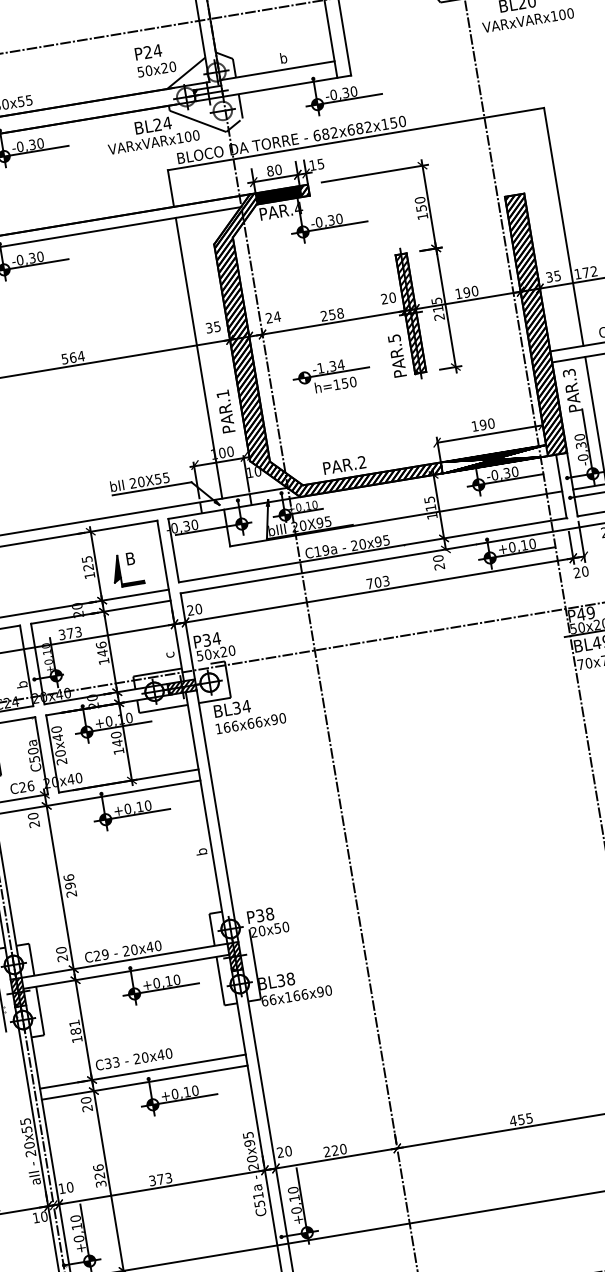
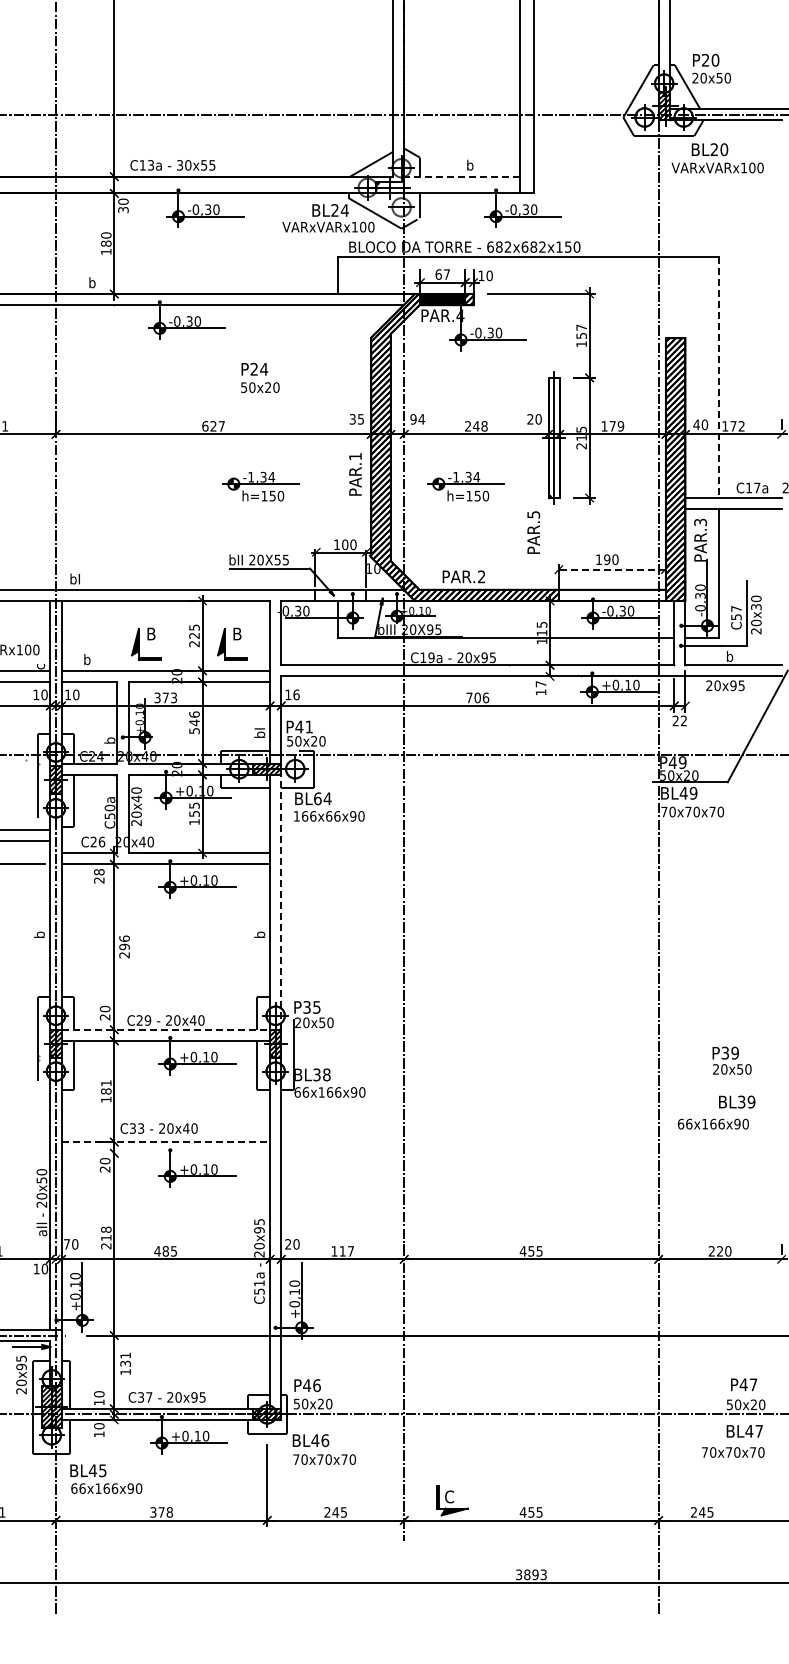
text: (155, 59) -> (260, 377), moved
line: (277, 70) -> (462, 176), solid -> dashed
text: (320, 163) -> (489, 275), 15 -> 10
text: (274, 170) -> (442, 274), 80 -> 67
text: (419, 200) -> (581, 327), 150 -> 157
line: (564, 226) -> (719, 377), solid -> dashed
text: (553, 276) -> (700, 424), 35 -> 40
text: (470, 292) -> (616, 426), 190 -> 179
hatch: (410, 313) -> (553, 437), removed
text: (332, 314) -> (476, 426), 258 -> 248
text: (269, 318) -> (413, 419), 24 -> 94
text: (397, 355) -> (533, 532), moved
text: (73, 357) -> (213, 426), 564 -> 627
line: (198, 358) -> (337, 447), removed
part: (129, 409) -> (260, 486), added
text: (225, 411) -> (355, 474), moved
line: (489, 433) -> (611, 569), solid -> dashed
hatch: (494, 459) -> (612, 595), removed
text: (438, 562) -> (540, 688), 20 -> 17
text: (584, 571) -> (683, 720), 20 -> 22
text: (89, 576) -> (194, 644), 125 -> 225
text: (385, 580) -> (485, 697), 703 -> 706
part: (35, 585) -> (139, 644), added
text: (194, 609) -> (292, 694), 20 -> 16
text: (211, 638) -> (304, 726), P34 -> P41
text: (168, 653) -> (259, 733), c -> bI
text: (104, 661) -> (194, 731), 146 -> 546
text: (236, 707) -> (317, 798), BL34 -> BL64
text: (116, 738) -> (194, 809), 140 -> 155
line: (217, 815) -> (281, 901), solid -> dashed
text: (33, 816) -> (99, 872), 20 -> 28
text: (269, 914) -> (316, 1007), P38 -> P35
line: (125, 960) -> (166, 1029), solid -> dashed
line: (143, 1071) -> (166, 1142), solid -> dashed
line: (144, 1082) -> (165, 1153), removed
text: (25, 1121) -> (41, 1172), 20x55 -> 20x50
text: (335, 1150) -> (342, 1251), 220 -> 117
text: (99, 1175) -> (106, 1237), 326 -> 218
text: (160, 1179) -> (165, 1251), 373 -> 485
text: (61, 1188) -> (66, 1244), 10 -> 70

